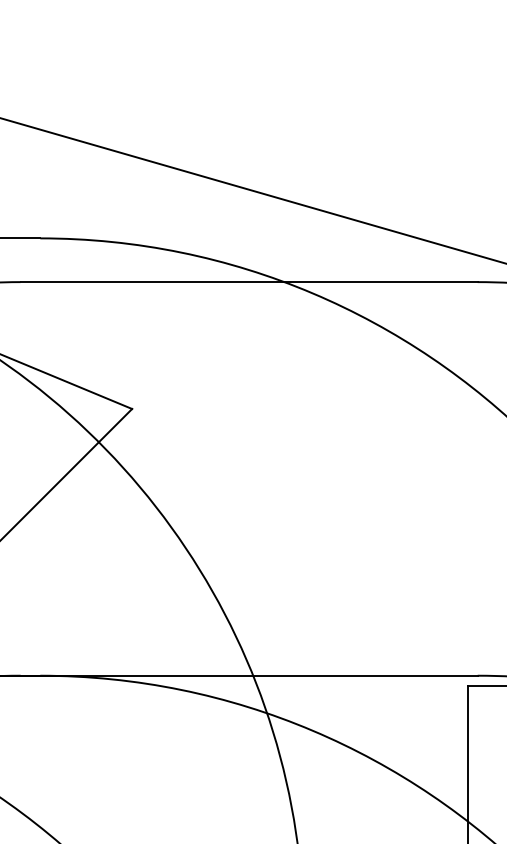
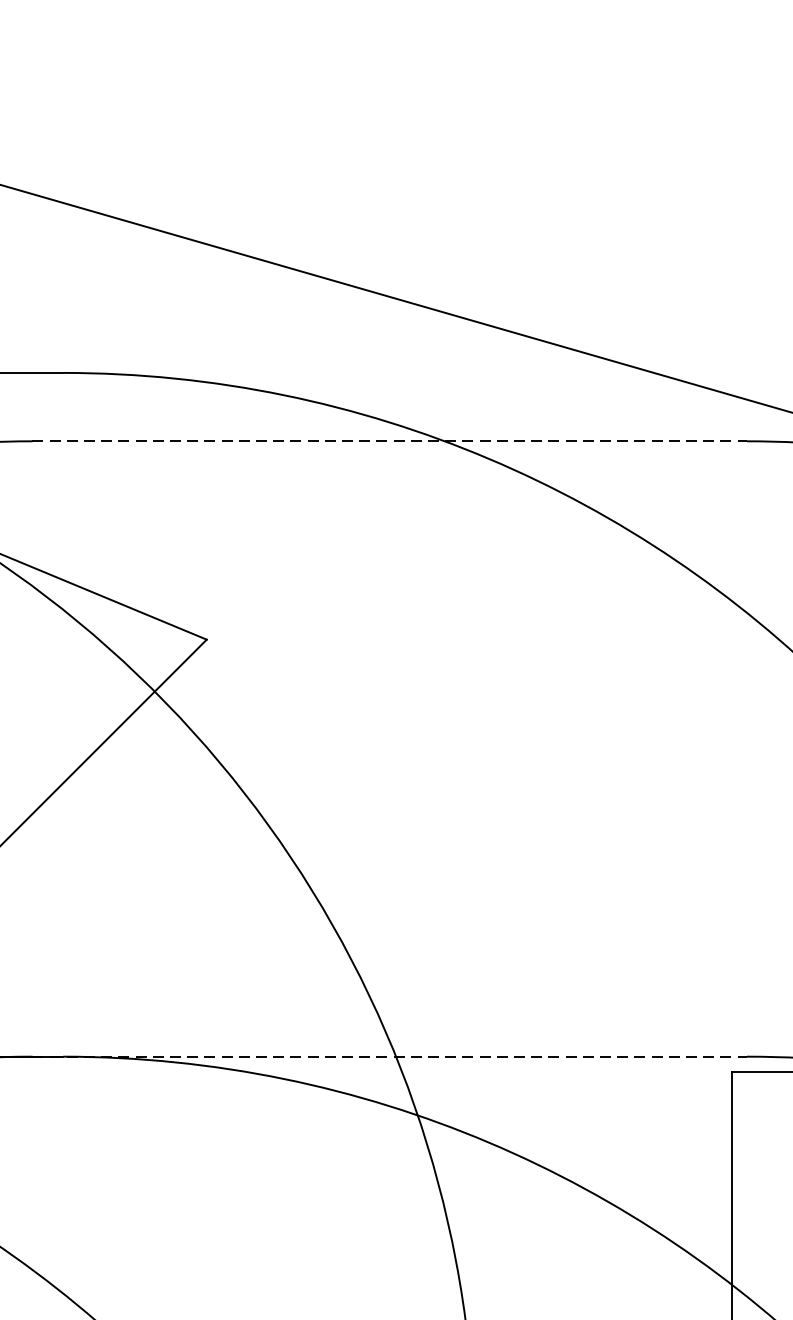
line: (249, 282) -> (390, 441), solid -> dashed
line: (249, 675) -> (390, 1056), solid -> dashed

